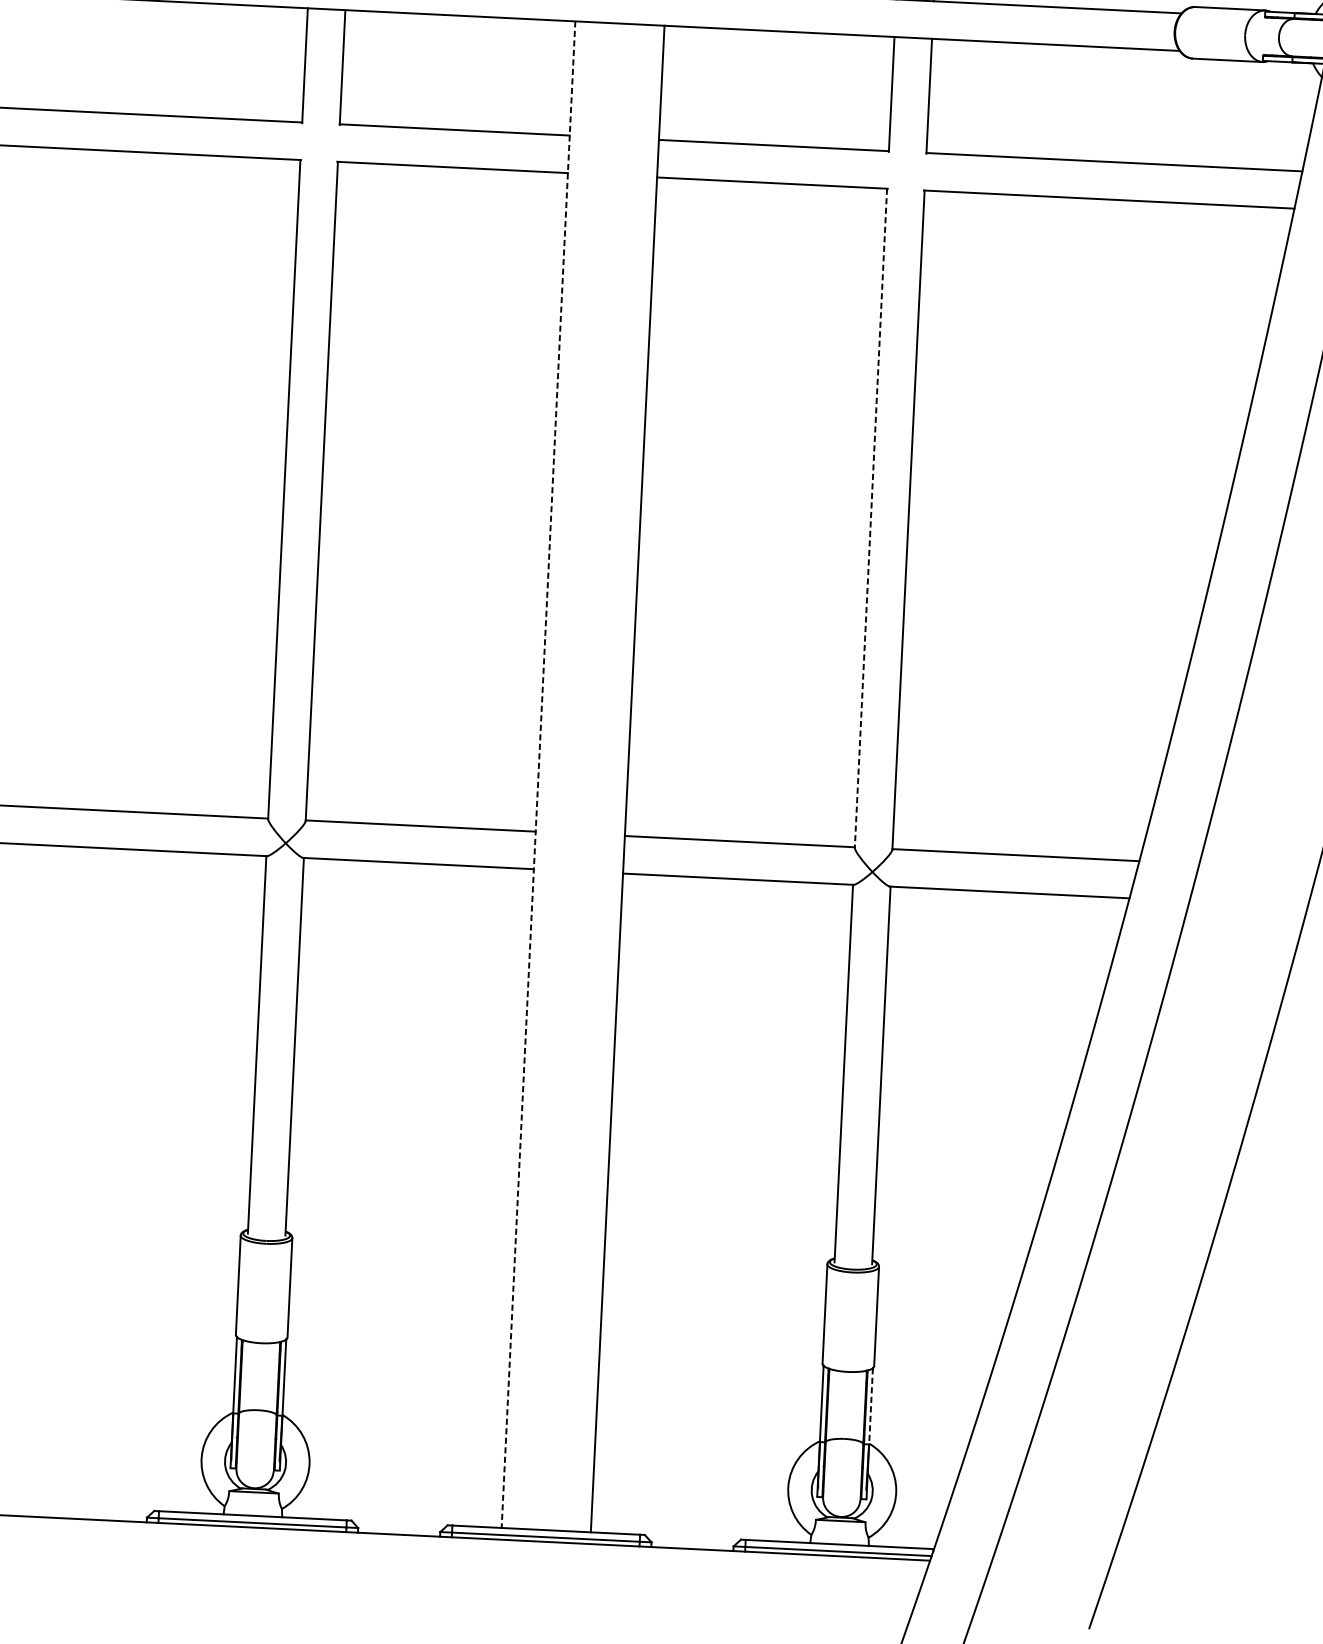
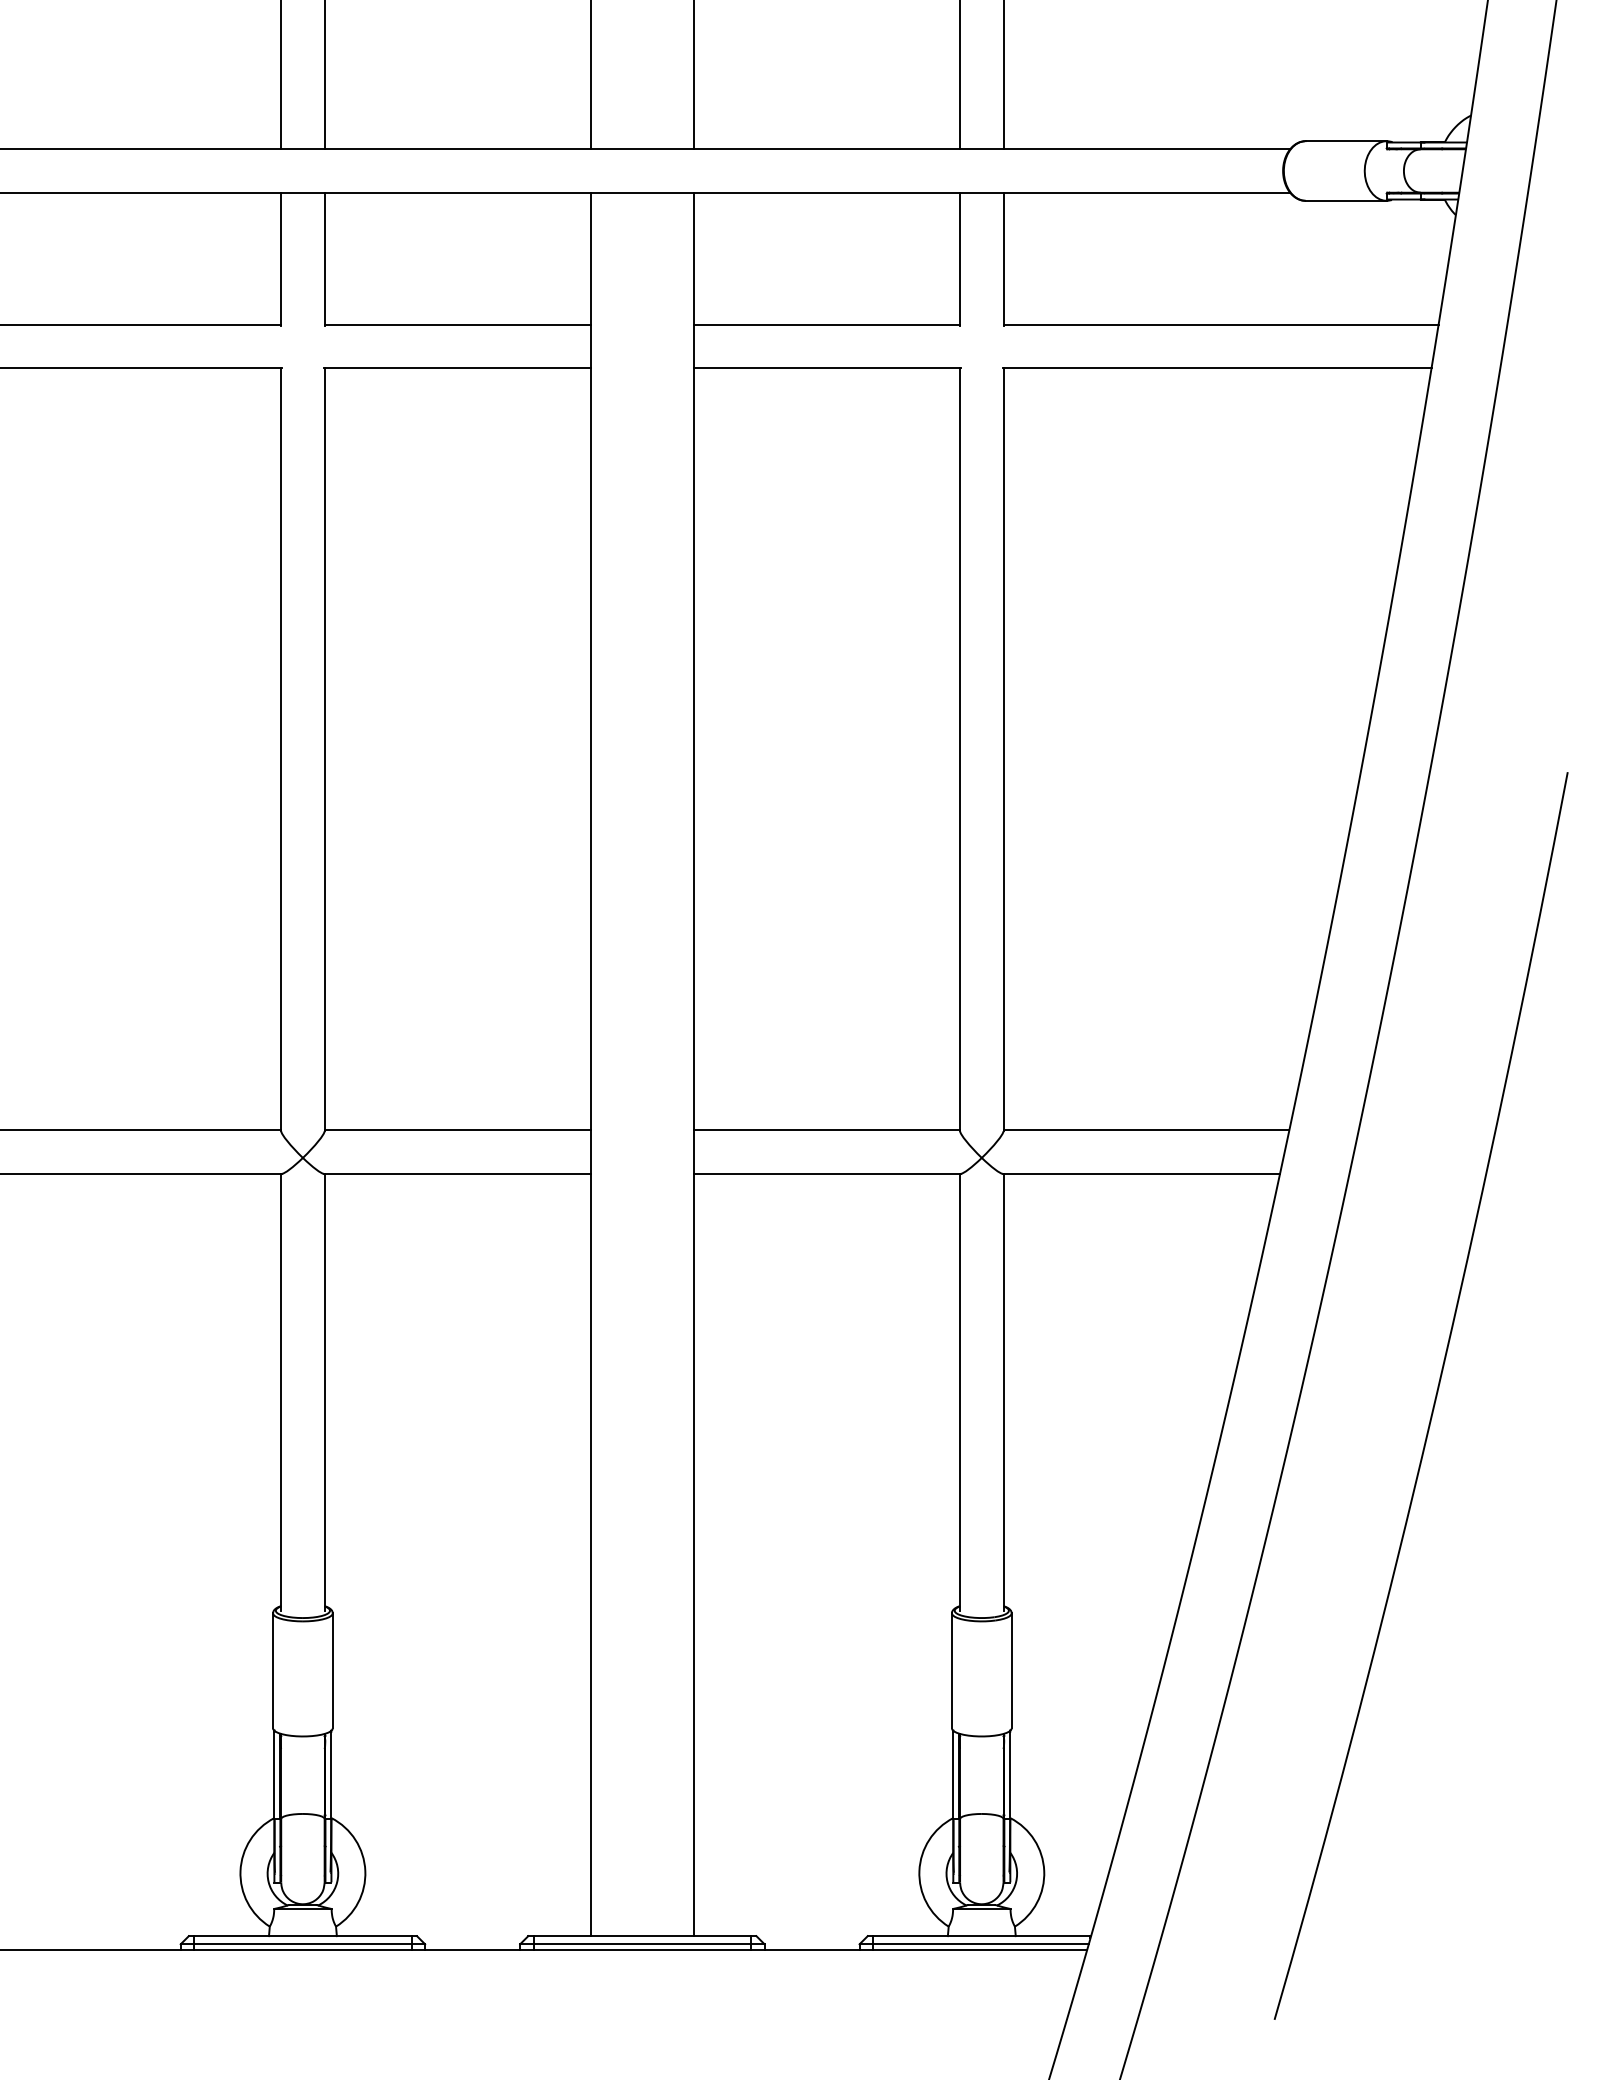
line: (871, 519) -> (960, 750), dashed -> solid
line: (538, 774) -> (590, 1064), dashed -> solid
line: (871, 1406) -> (1010, 1775), dashed -> solid

